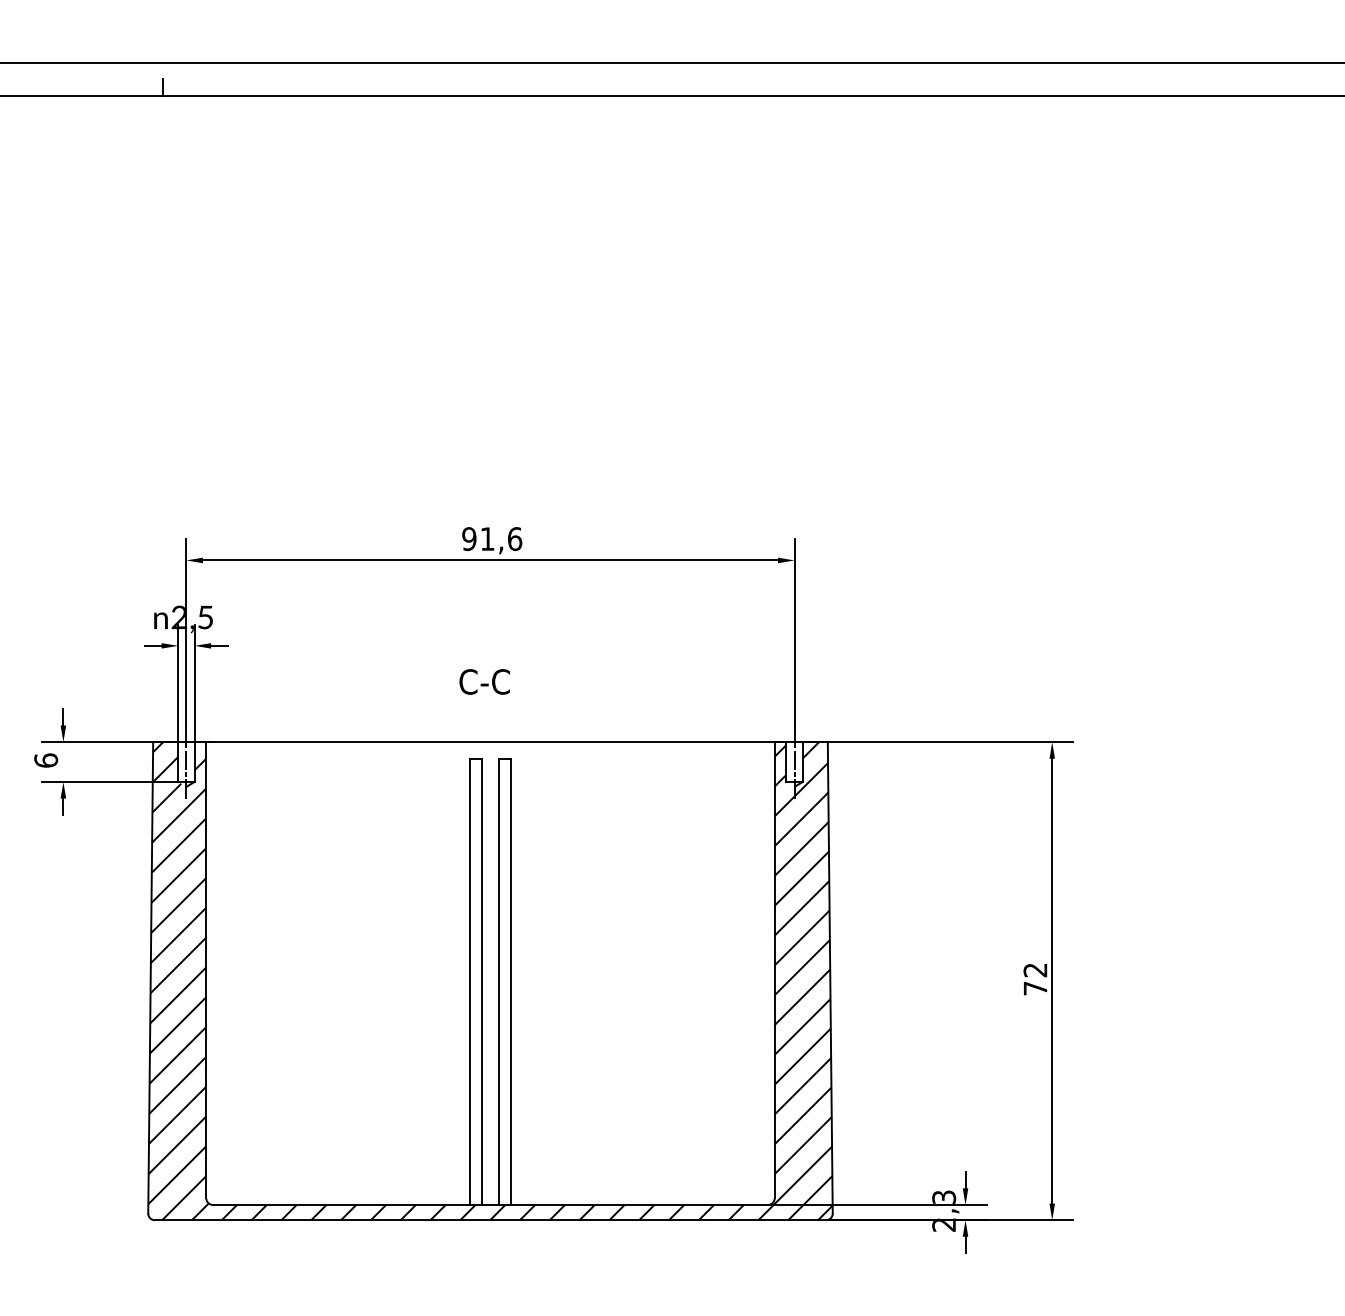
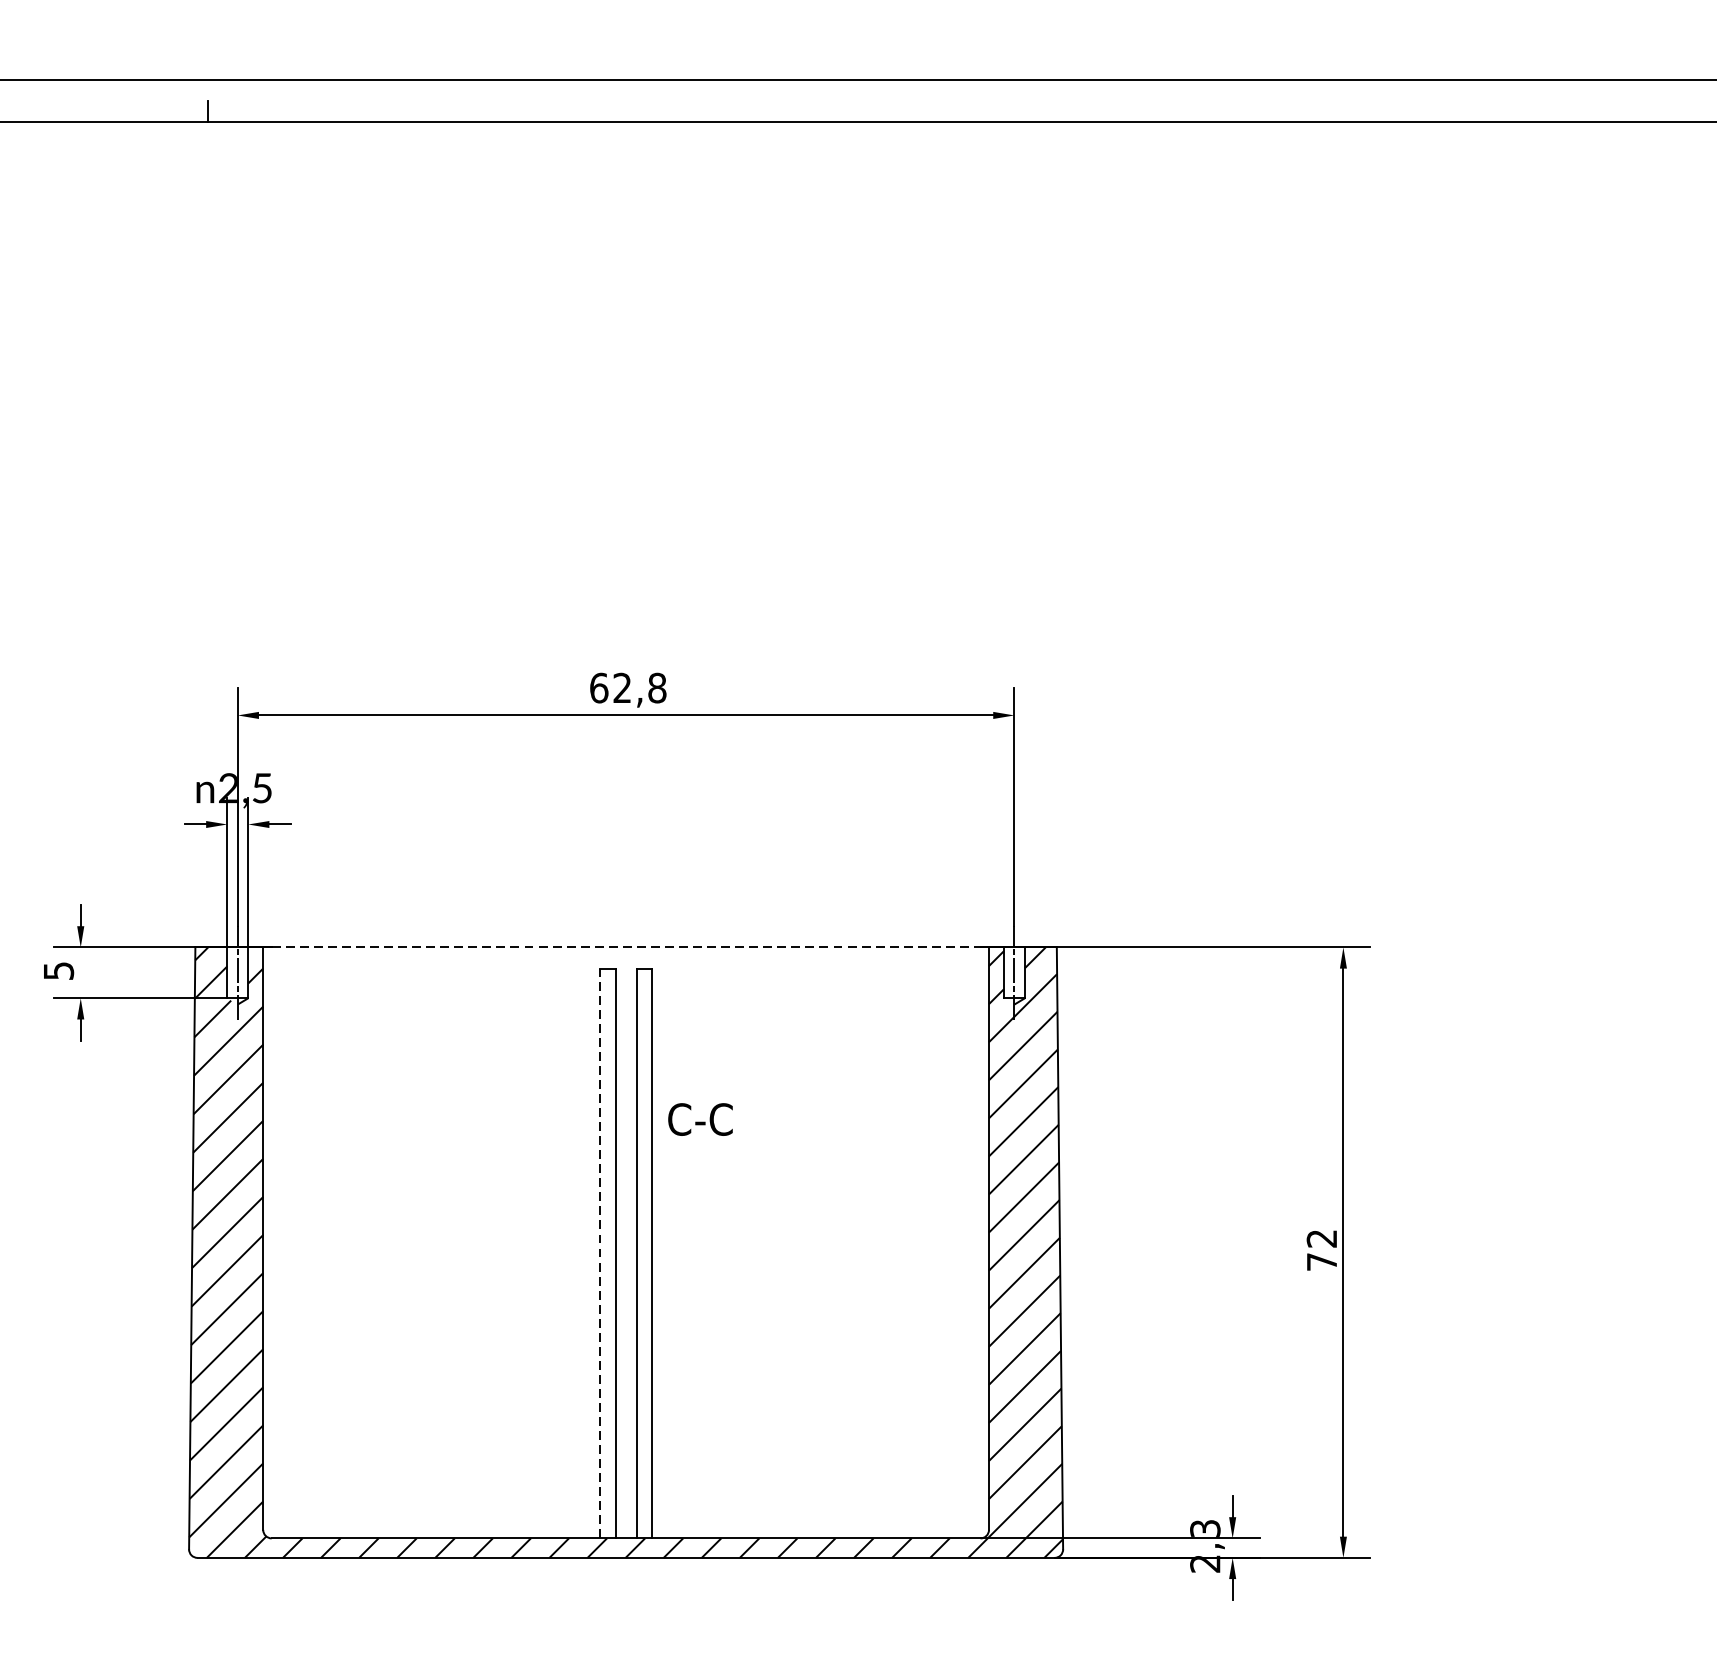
text: (492, 539) -> (628, 688), 91,6 -> 62,8
text: (484, 681) -> (700, 1119), moved
line: (490, 742) -> (626, 947), solid -> dashed
text: (46, 760) -> (59, 970), 6 -> 5
line: (470, 982) -> (600, 1254), solid -> dashed

